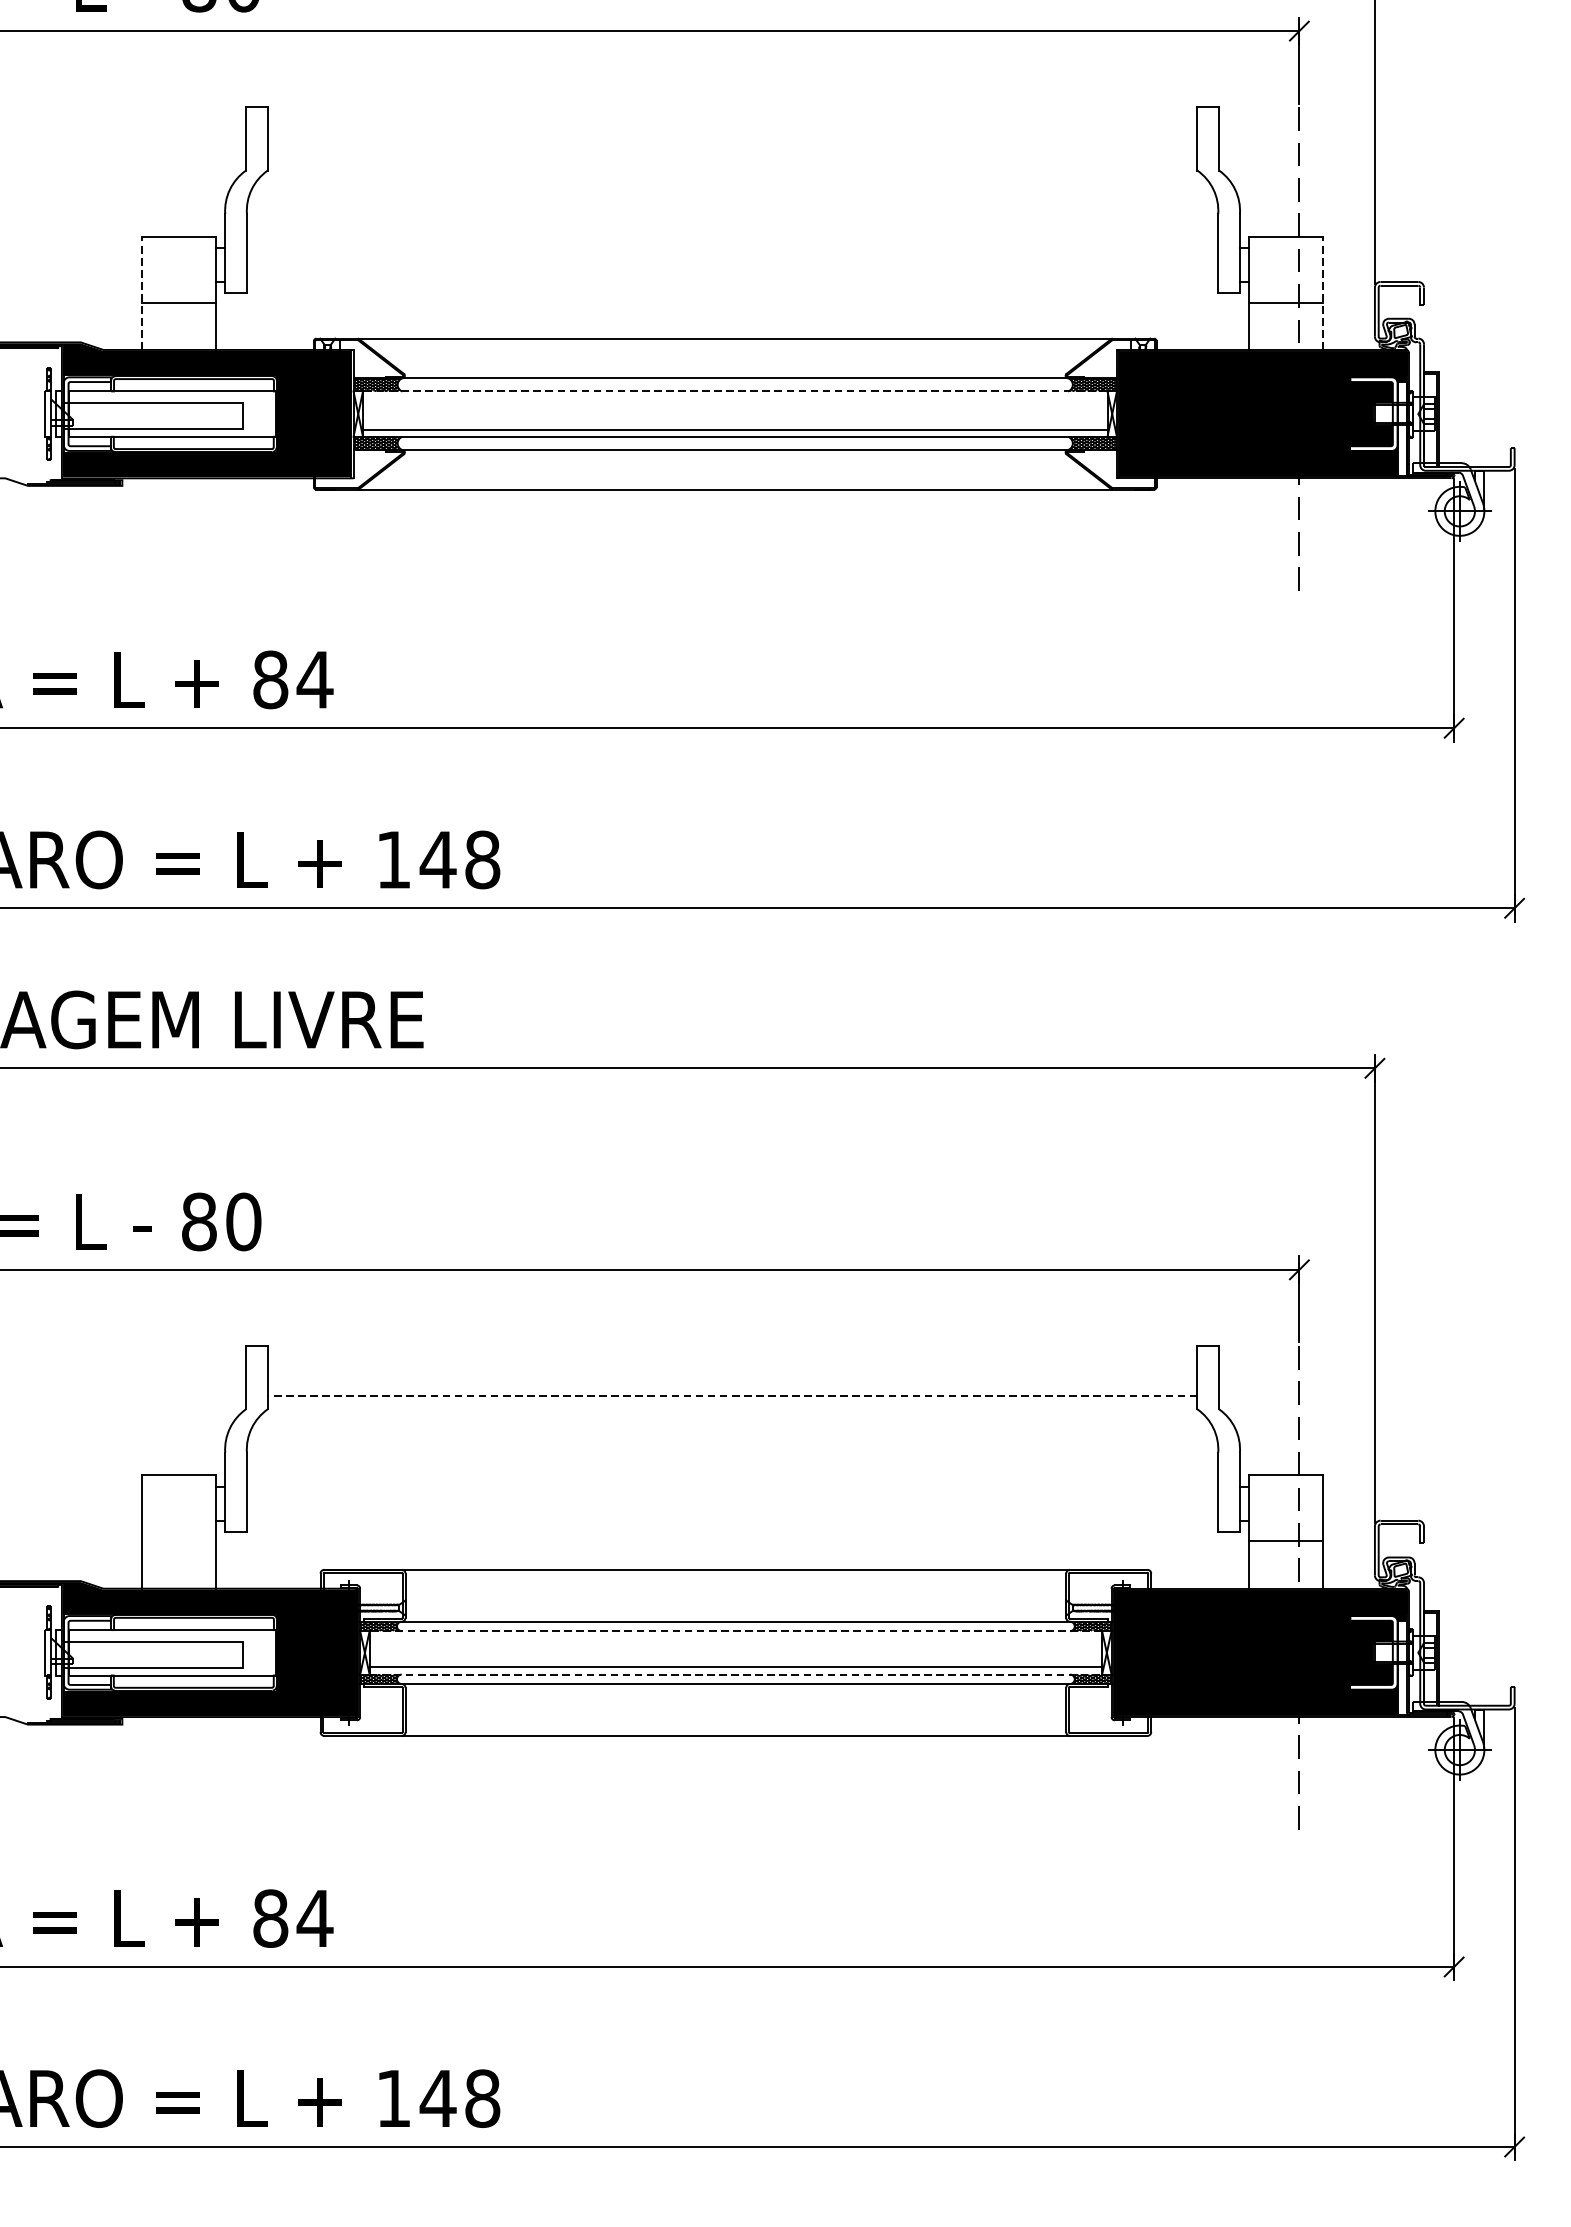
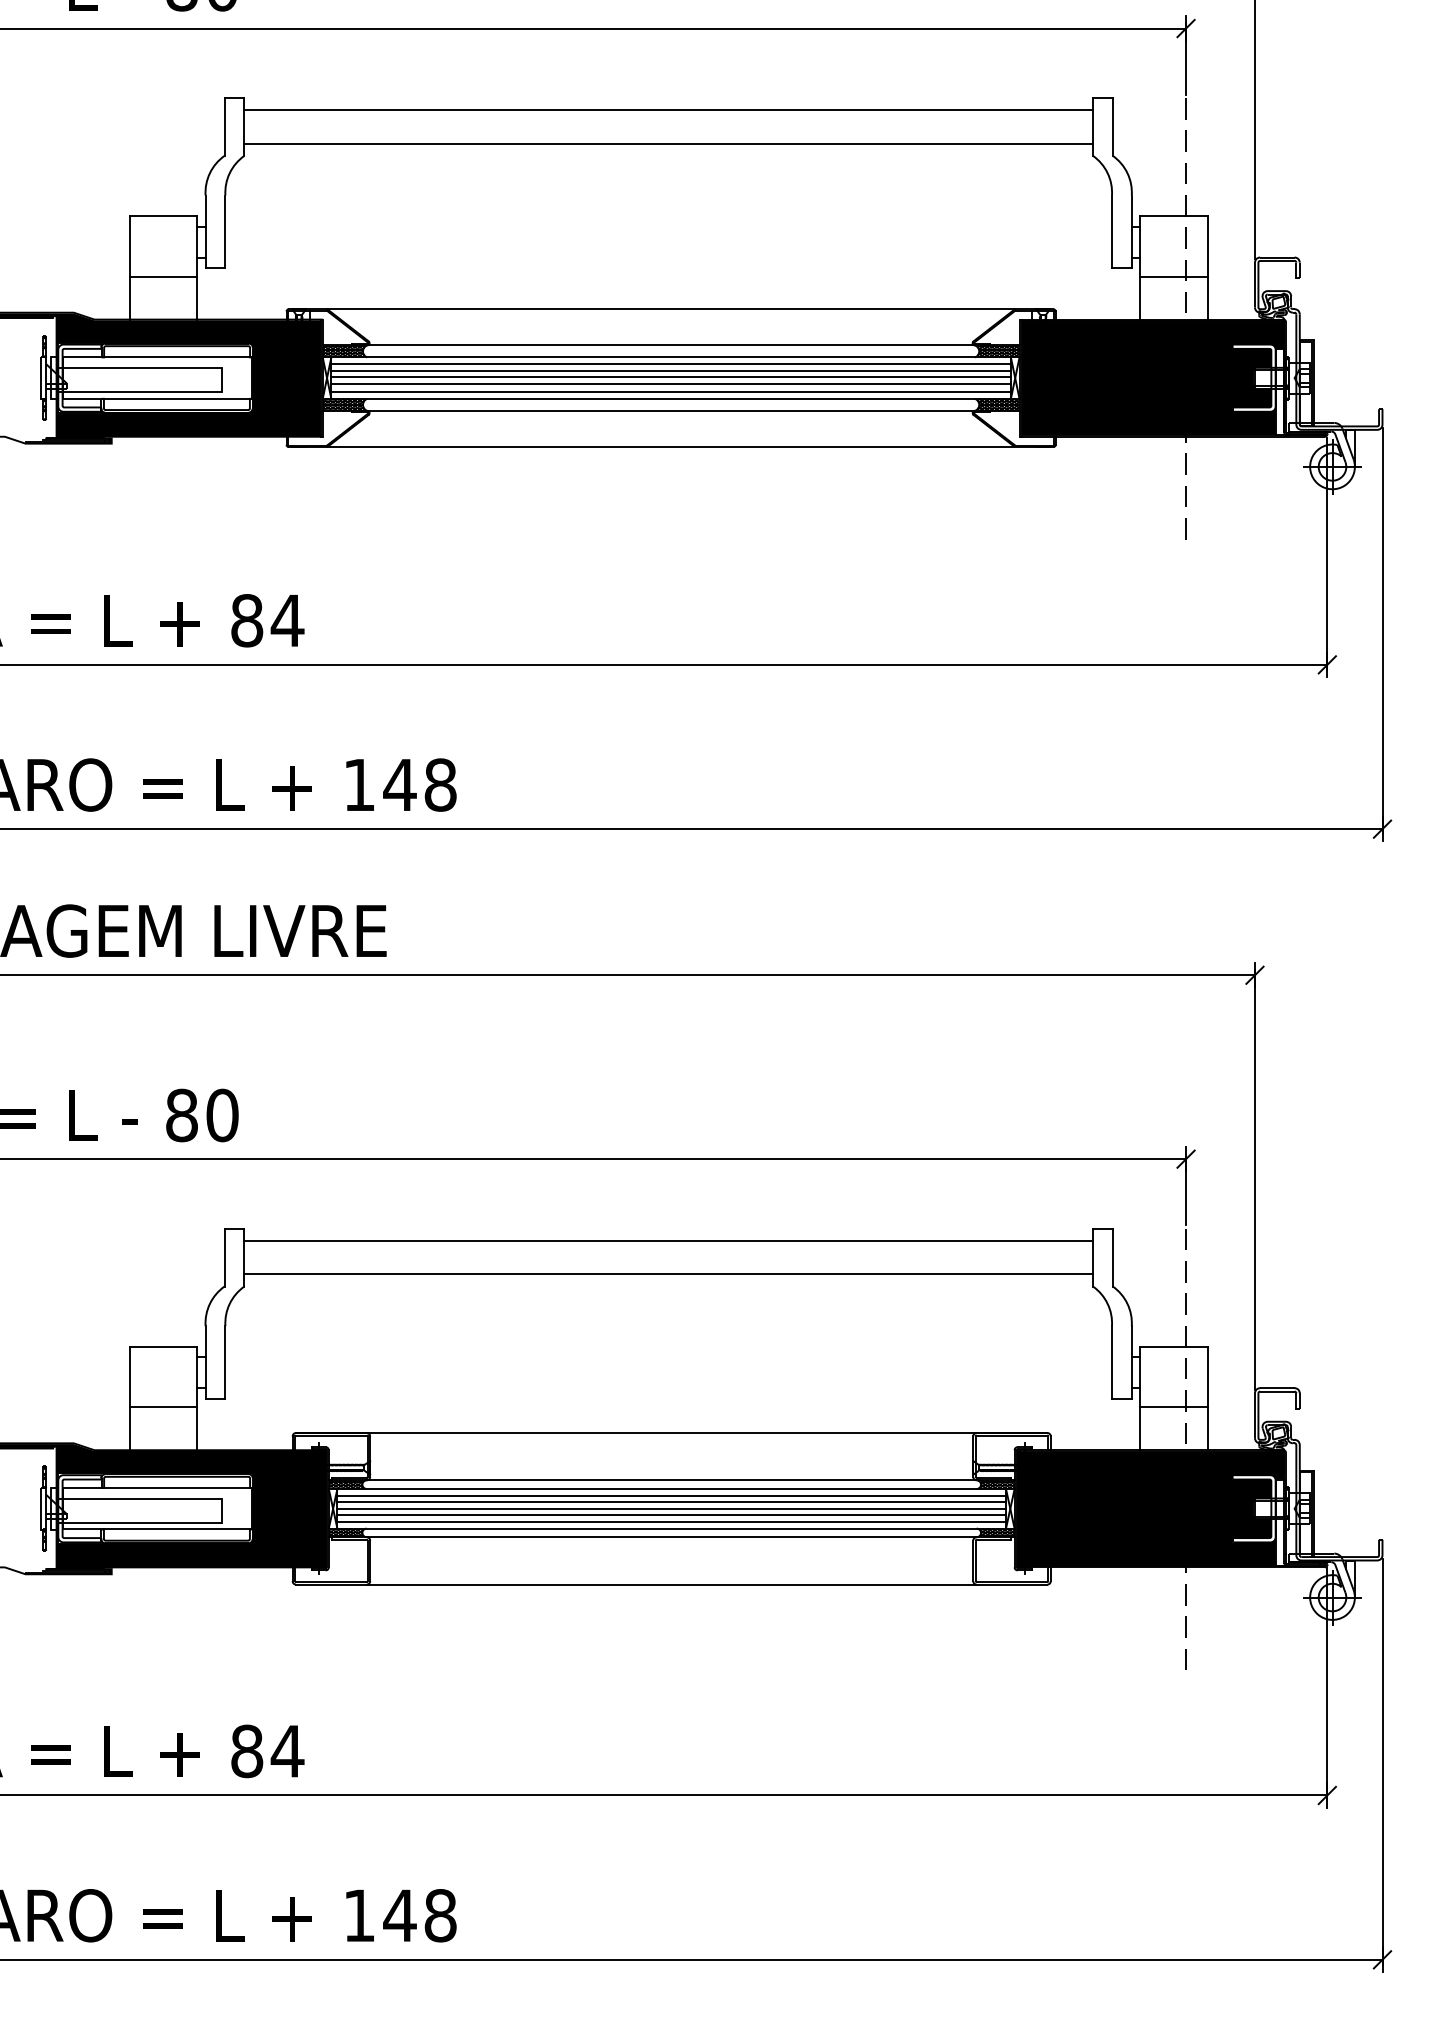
line: (732, 120) -> (668, 110), added
line: (732, 157) -> (668, 143), added
line: (141, 292) -> (129, 267), dashed -> solid
line: (1322, 292) -> (1207, 267), dashed -> solid
line: (735, 391) -> (671, 357), dashed -> solid
line: (734, 399) -> (670, 364), added
line: (734, 405) -> (670, 370), added
line: (734, 413) -> (670, 377), added
line: (734, 419) -> (670, 383), added
line: (732, 1358) -> (668, 1240), added
line: (732, 1396) -> (668, 1274), dashed -> solid
line: (179, 1541) -> (163, 1407), added
line: (735, 1630) -> (671, 1488), dashed -> solid
line: (735, 1638) -> (671, 1495), added
line: (735, 1645) -> (671, 1502), added
line: (735, 1652) -> (671, 1508), added
line: (735, 1660) -> (671, 1515), added
line: (736, 1674) -> (672, 1528), dashed -> solid

